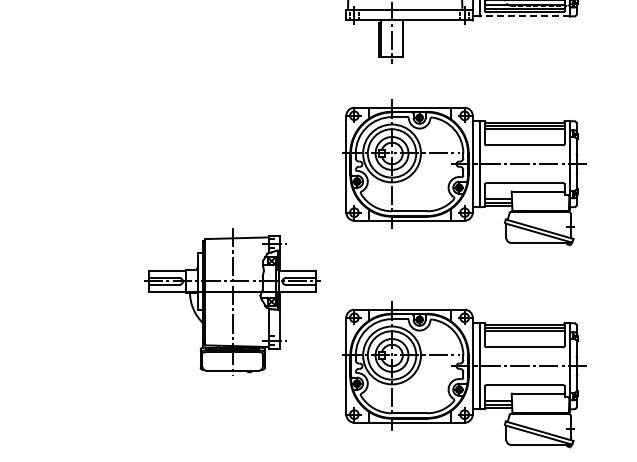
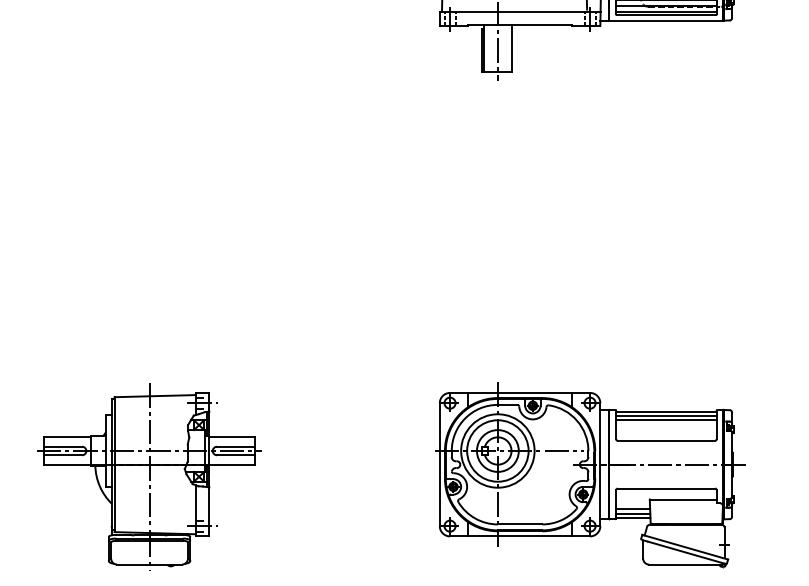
line: (524, 16) -> (666, 20), dashed -> solid
part: (464, 172) -> (589, 218), removed
part: (232, 301) -> (149, 476), moved

